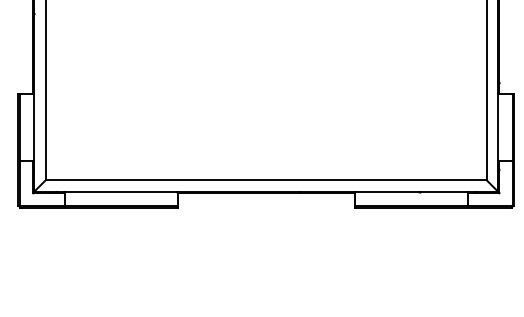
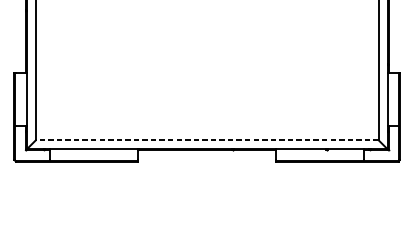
line: (266, 180) -> (207, 140), solid -> dashed

